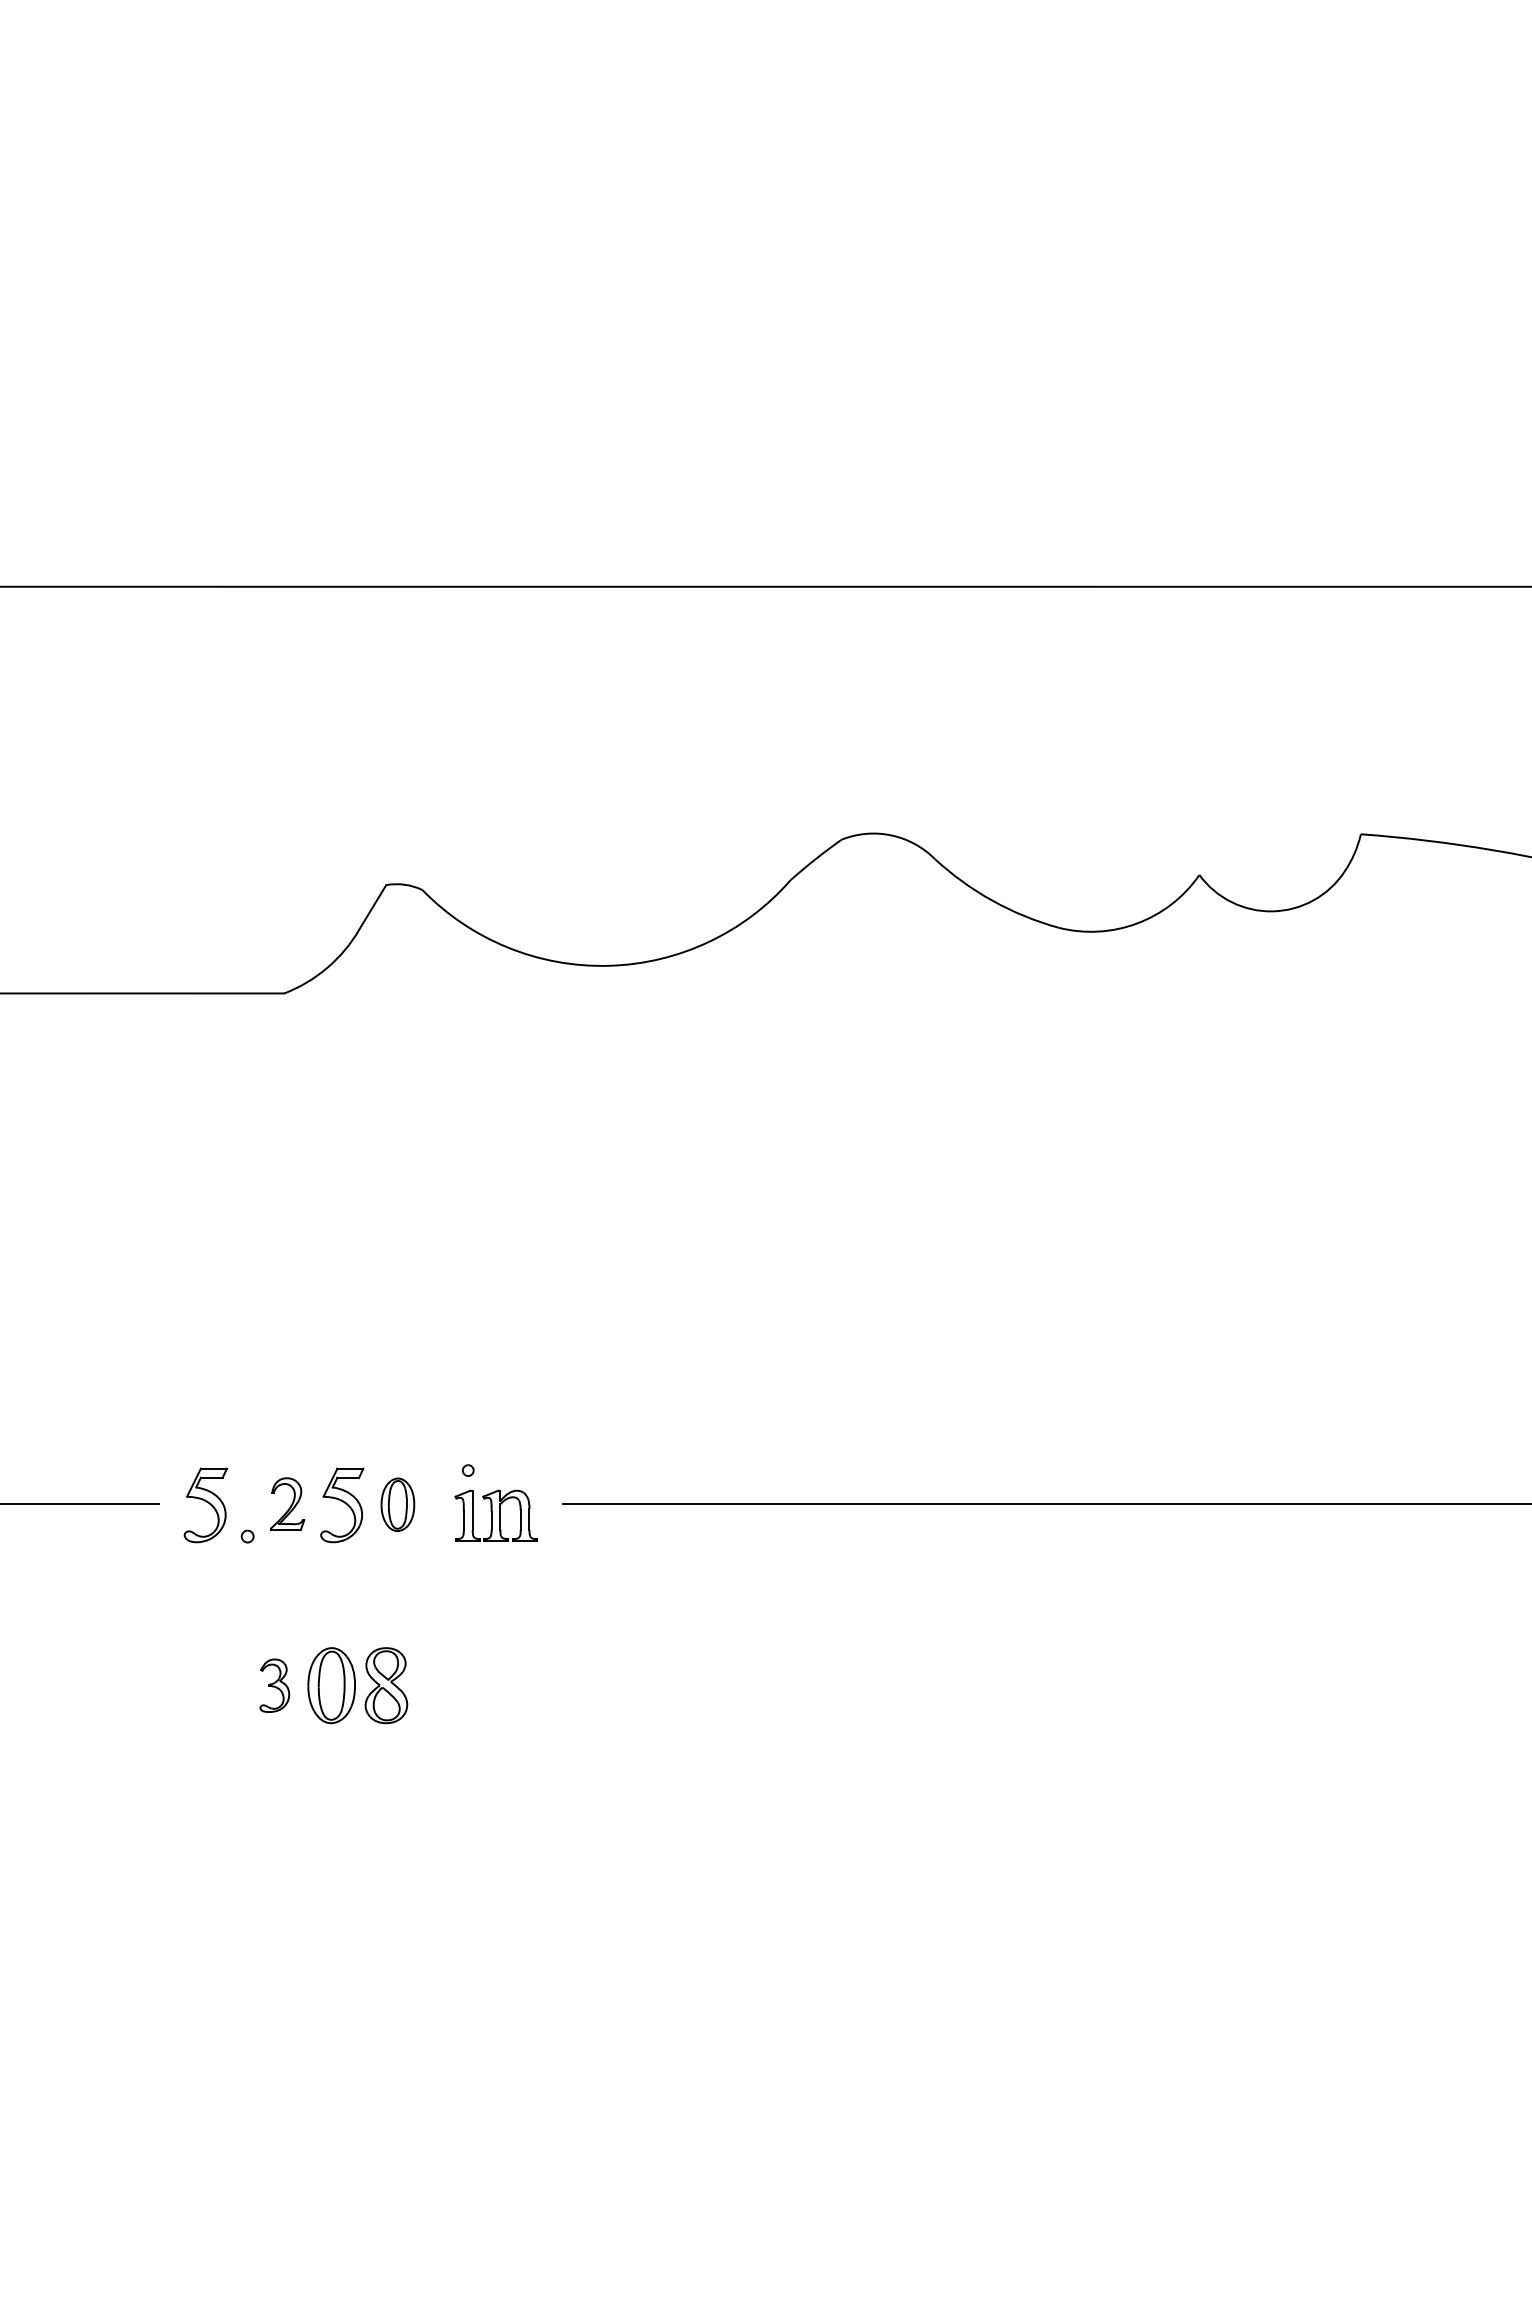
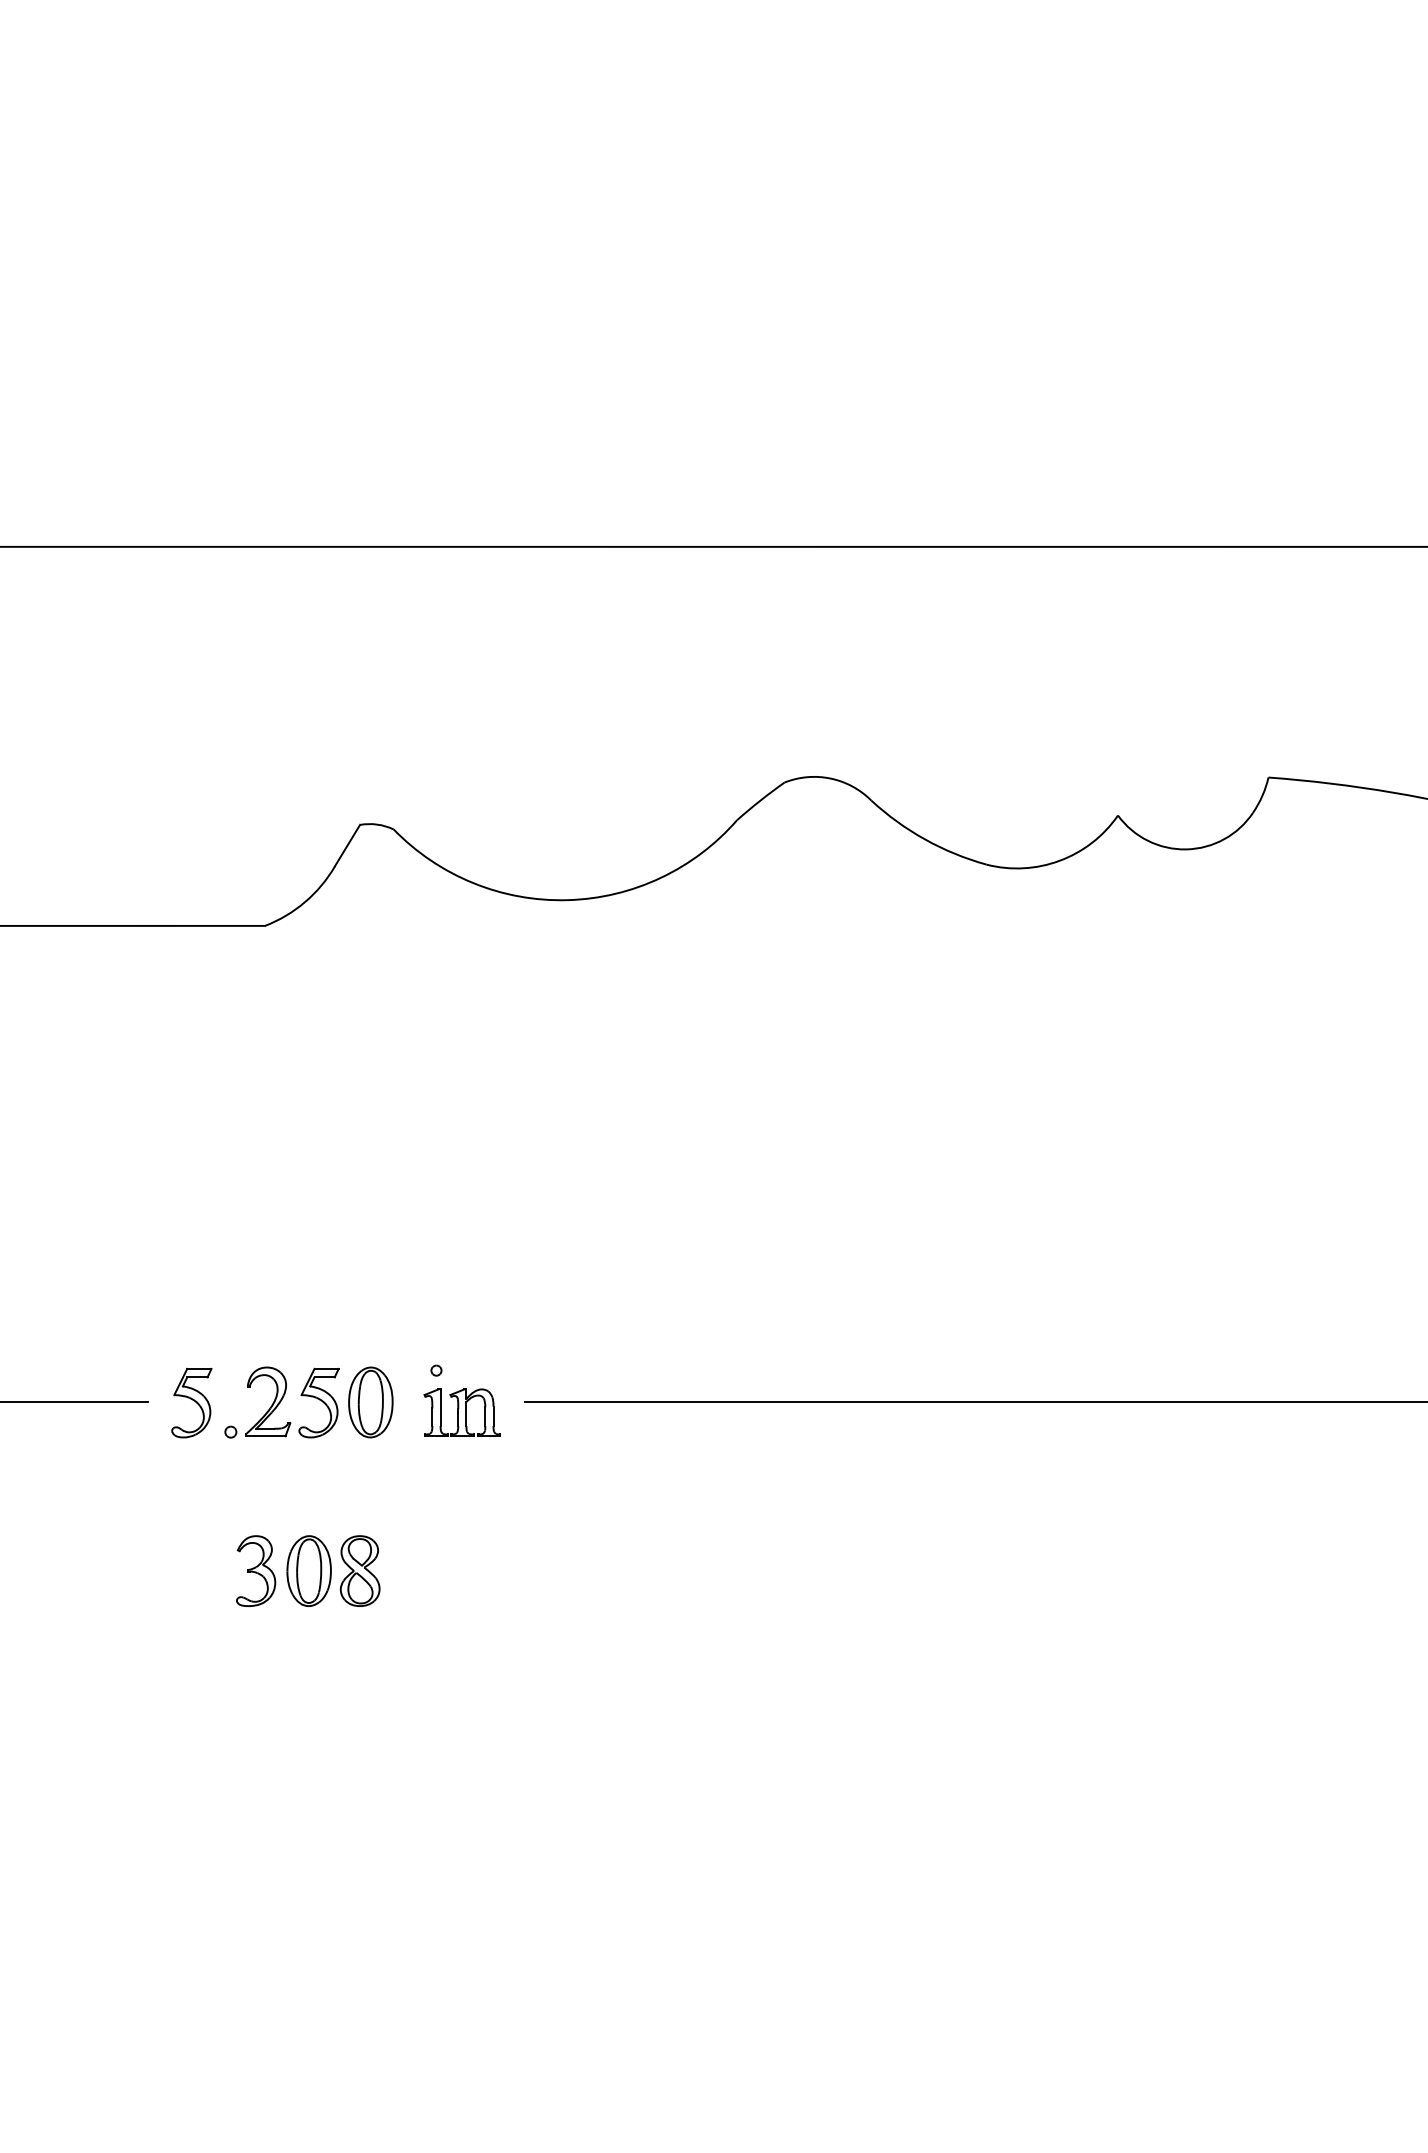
part: (287, 1503) -> (267, 1401), size x1.43
part: (397, 1504) -> (370, 1402), size x1.43
part: (274, 1685) -> (255, 1570), size x1.43

